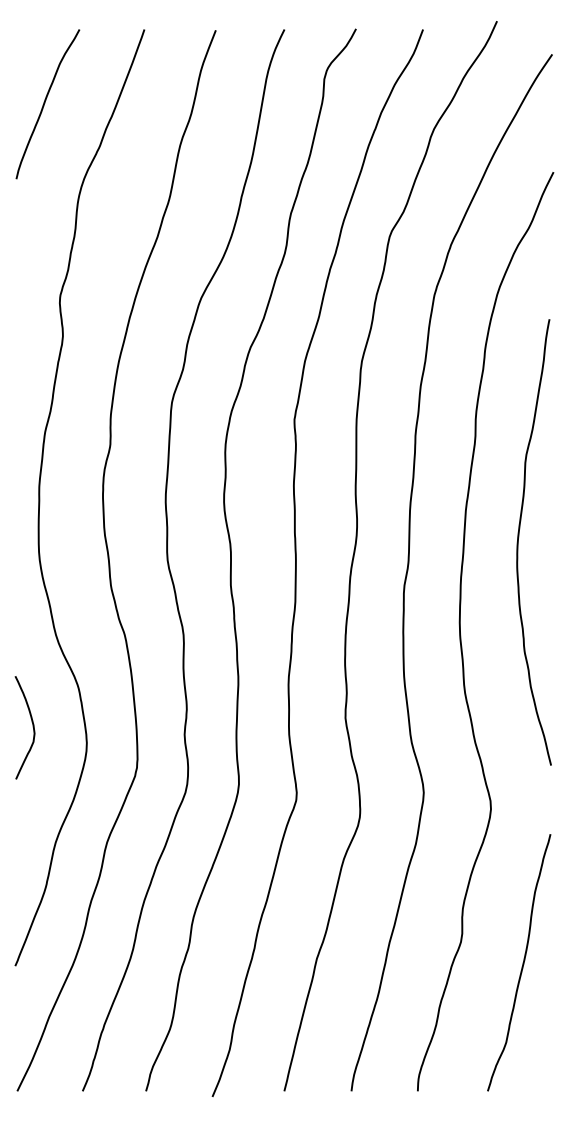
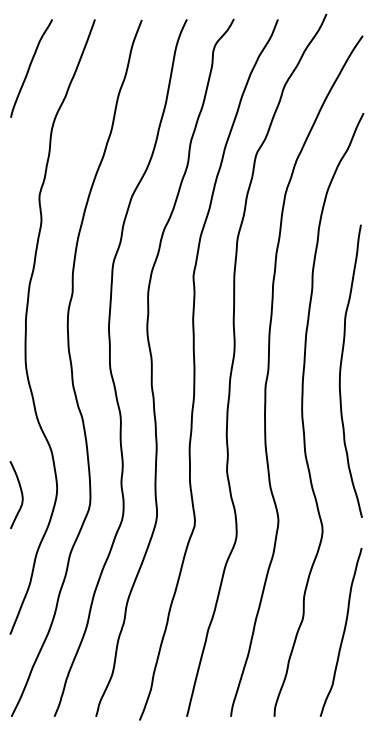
curve: (519, 541) -> (341, 370), moved
curve: (32, 728) -> (21, 495), moved

